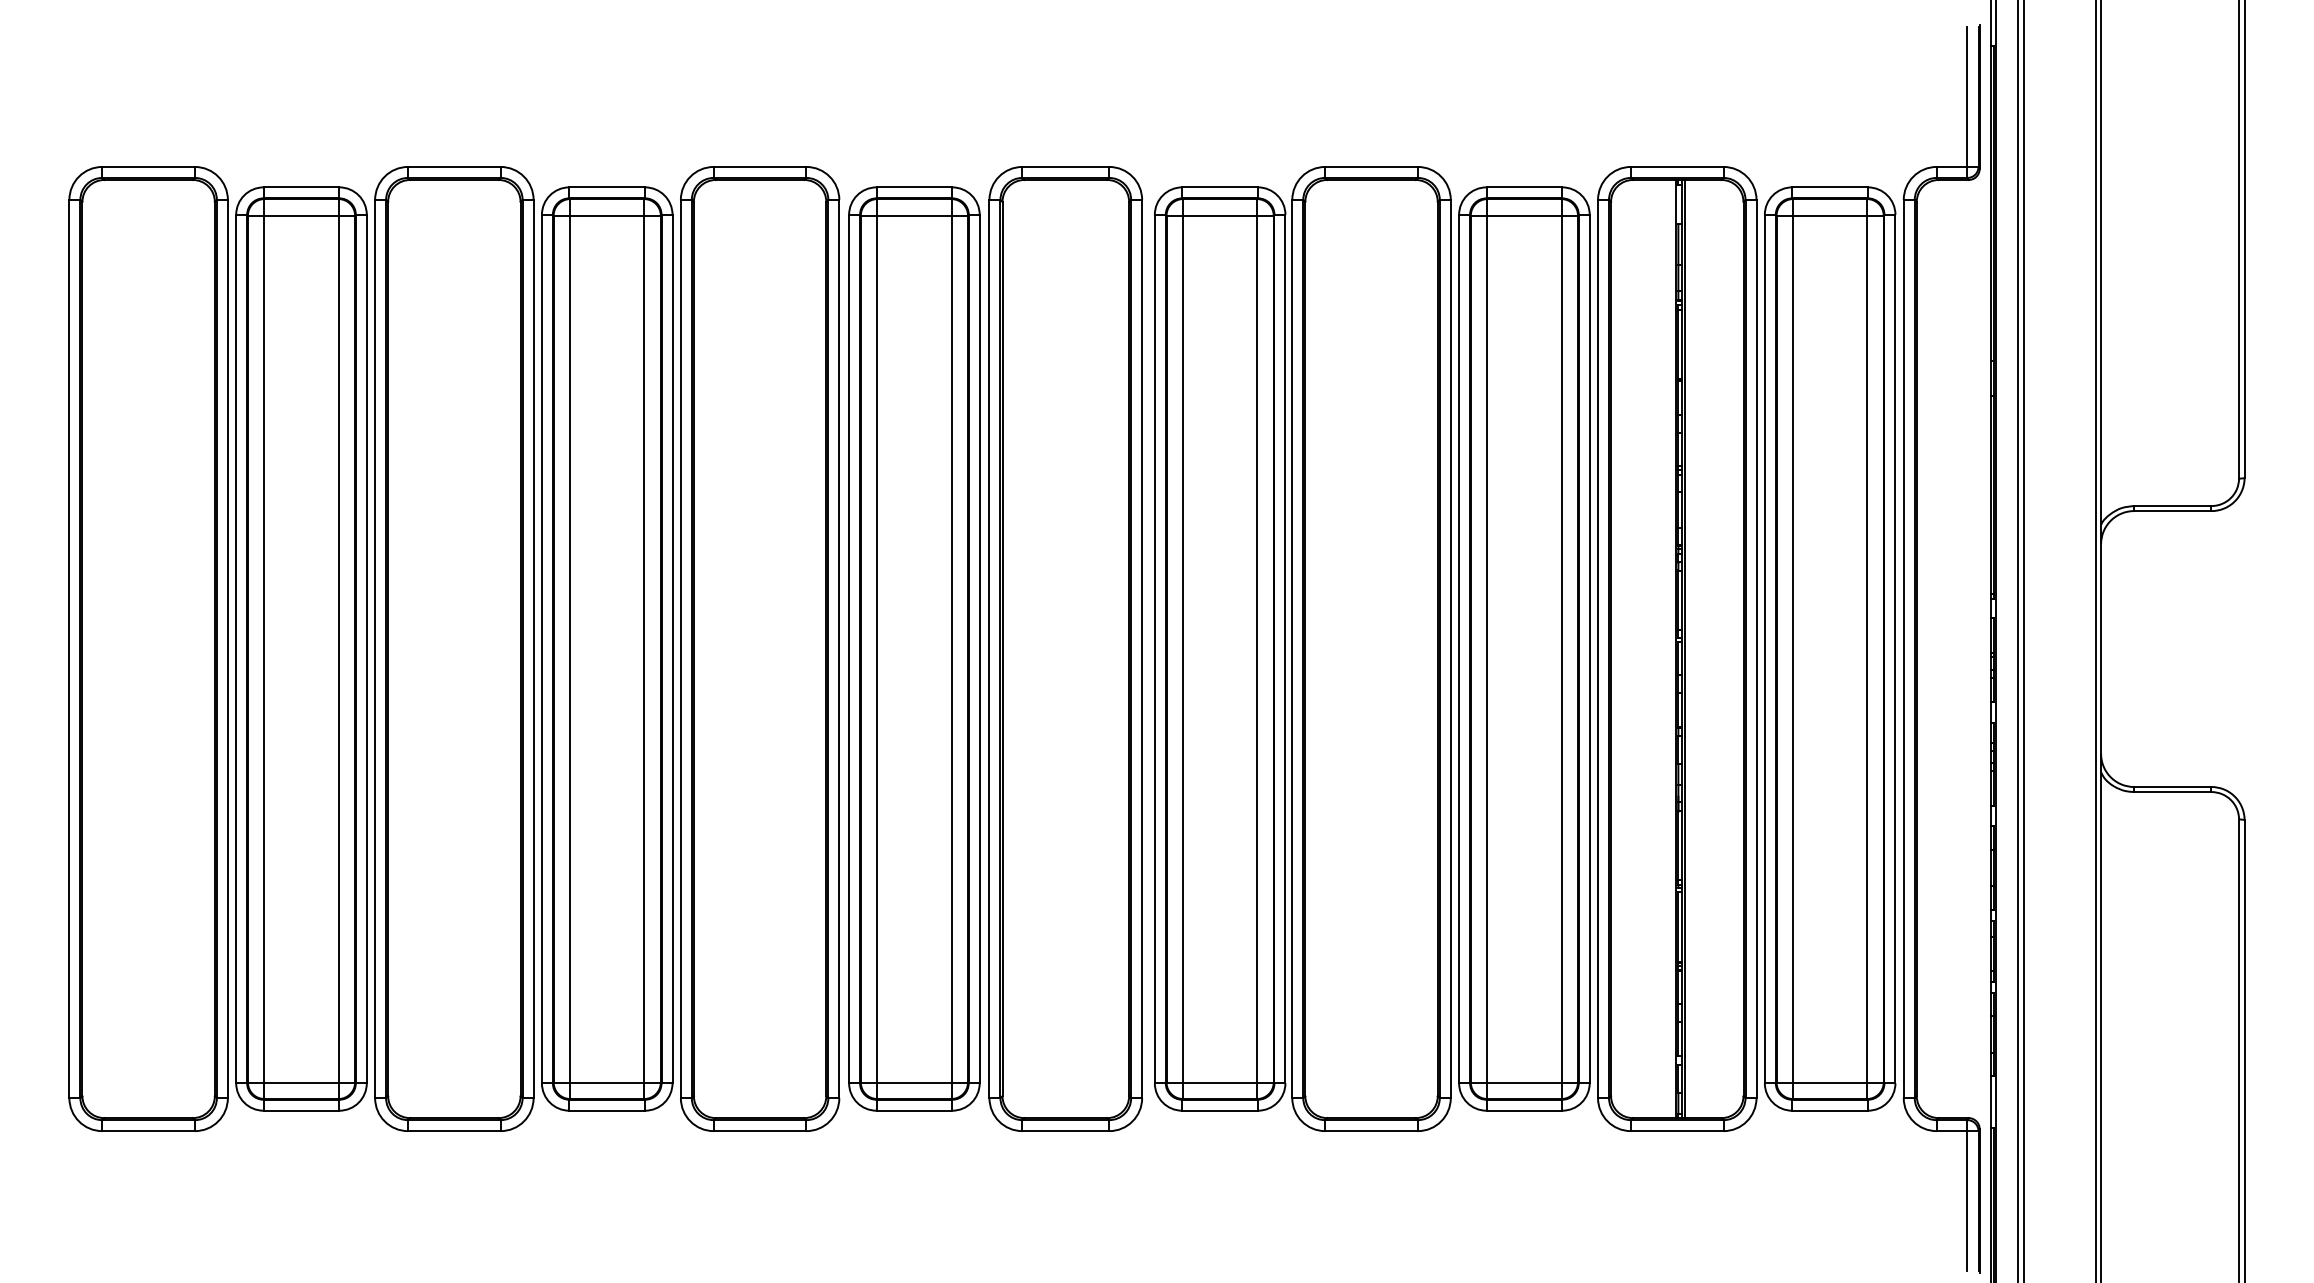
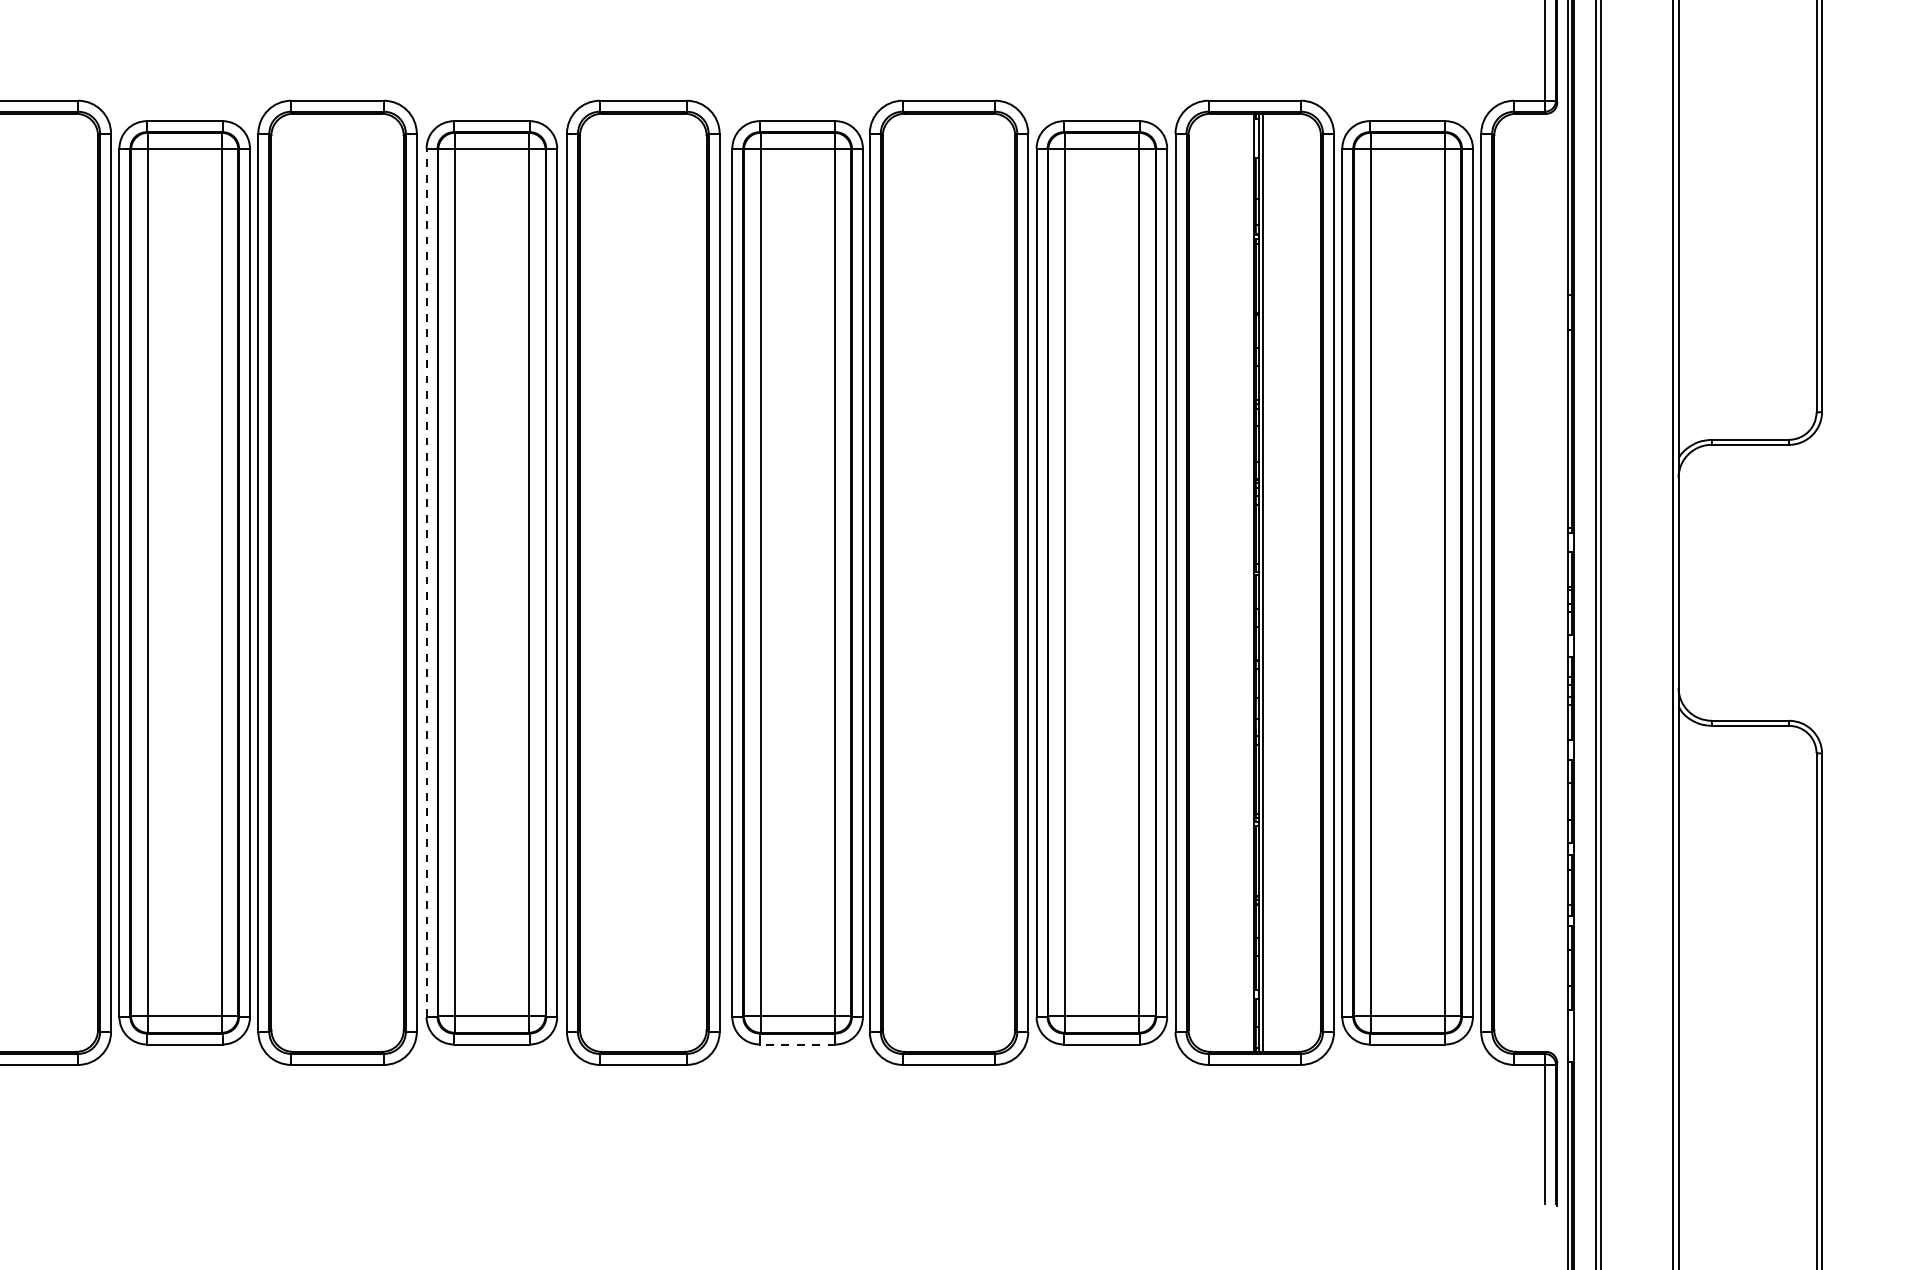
line: (849, 648) -> (426, 582), solid -> dashed
line: (1220, 1110) -> (797, 1044), solid -> dashed

